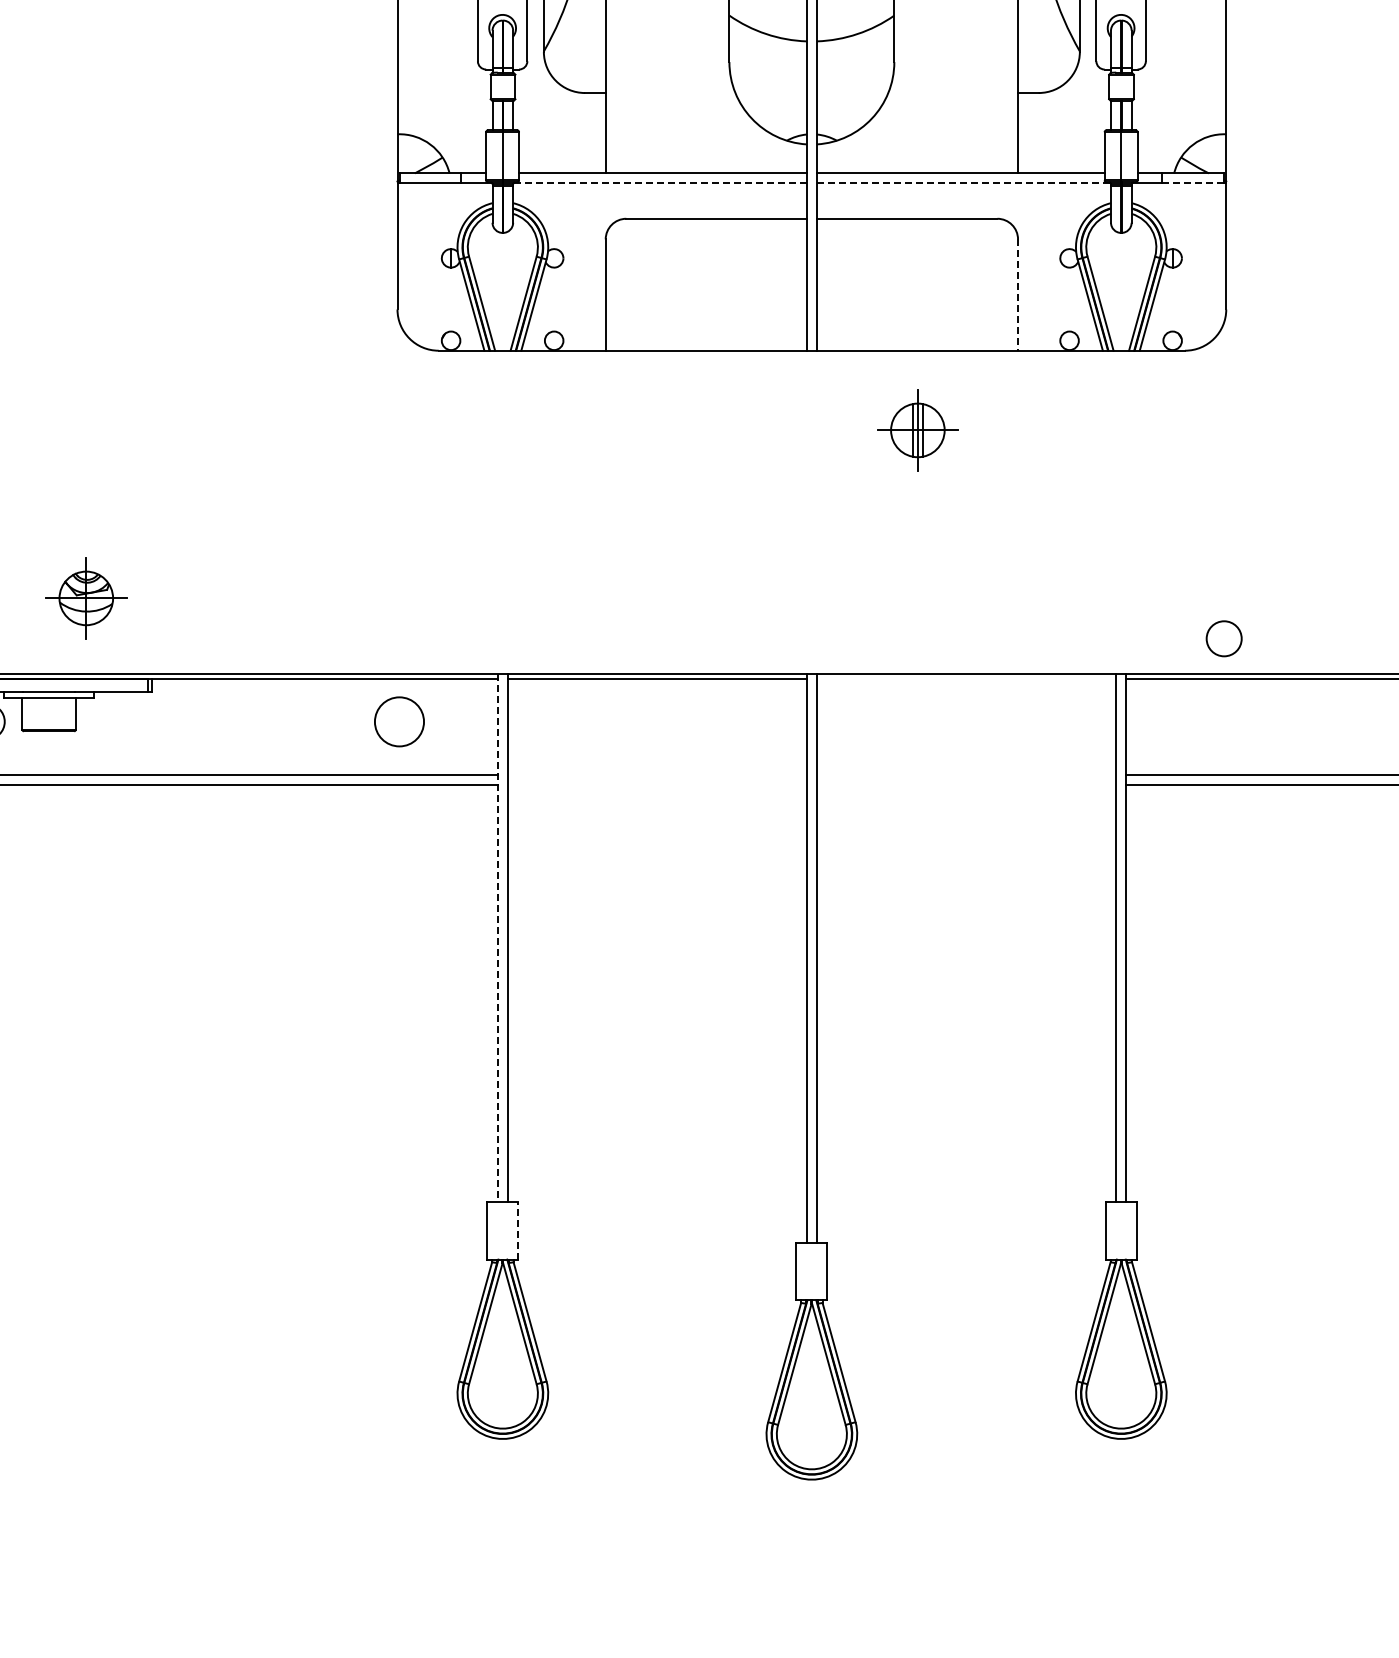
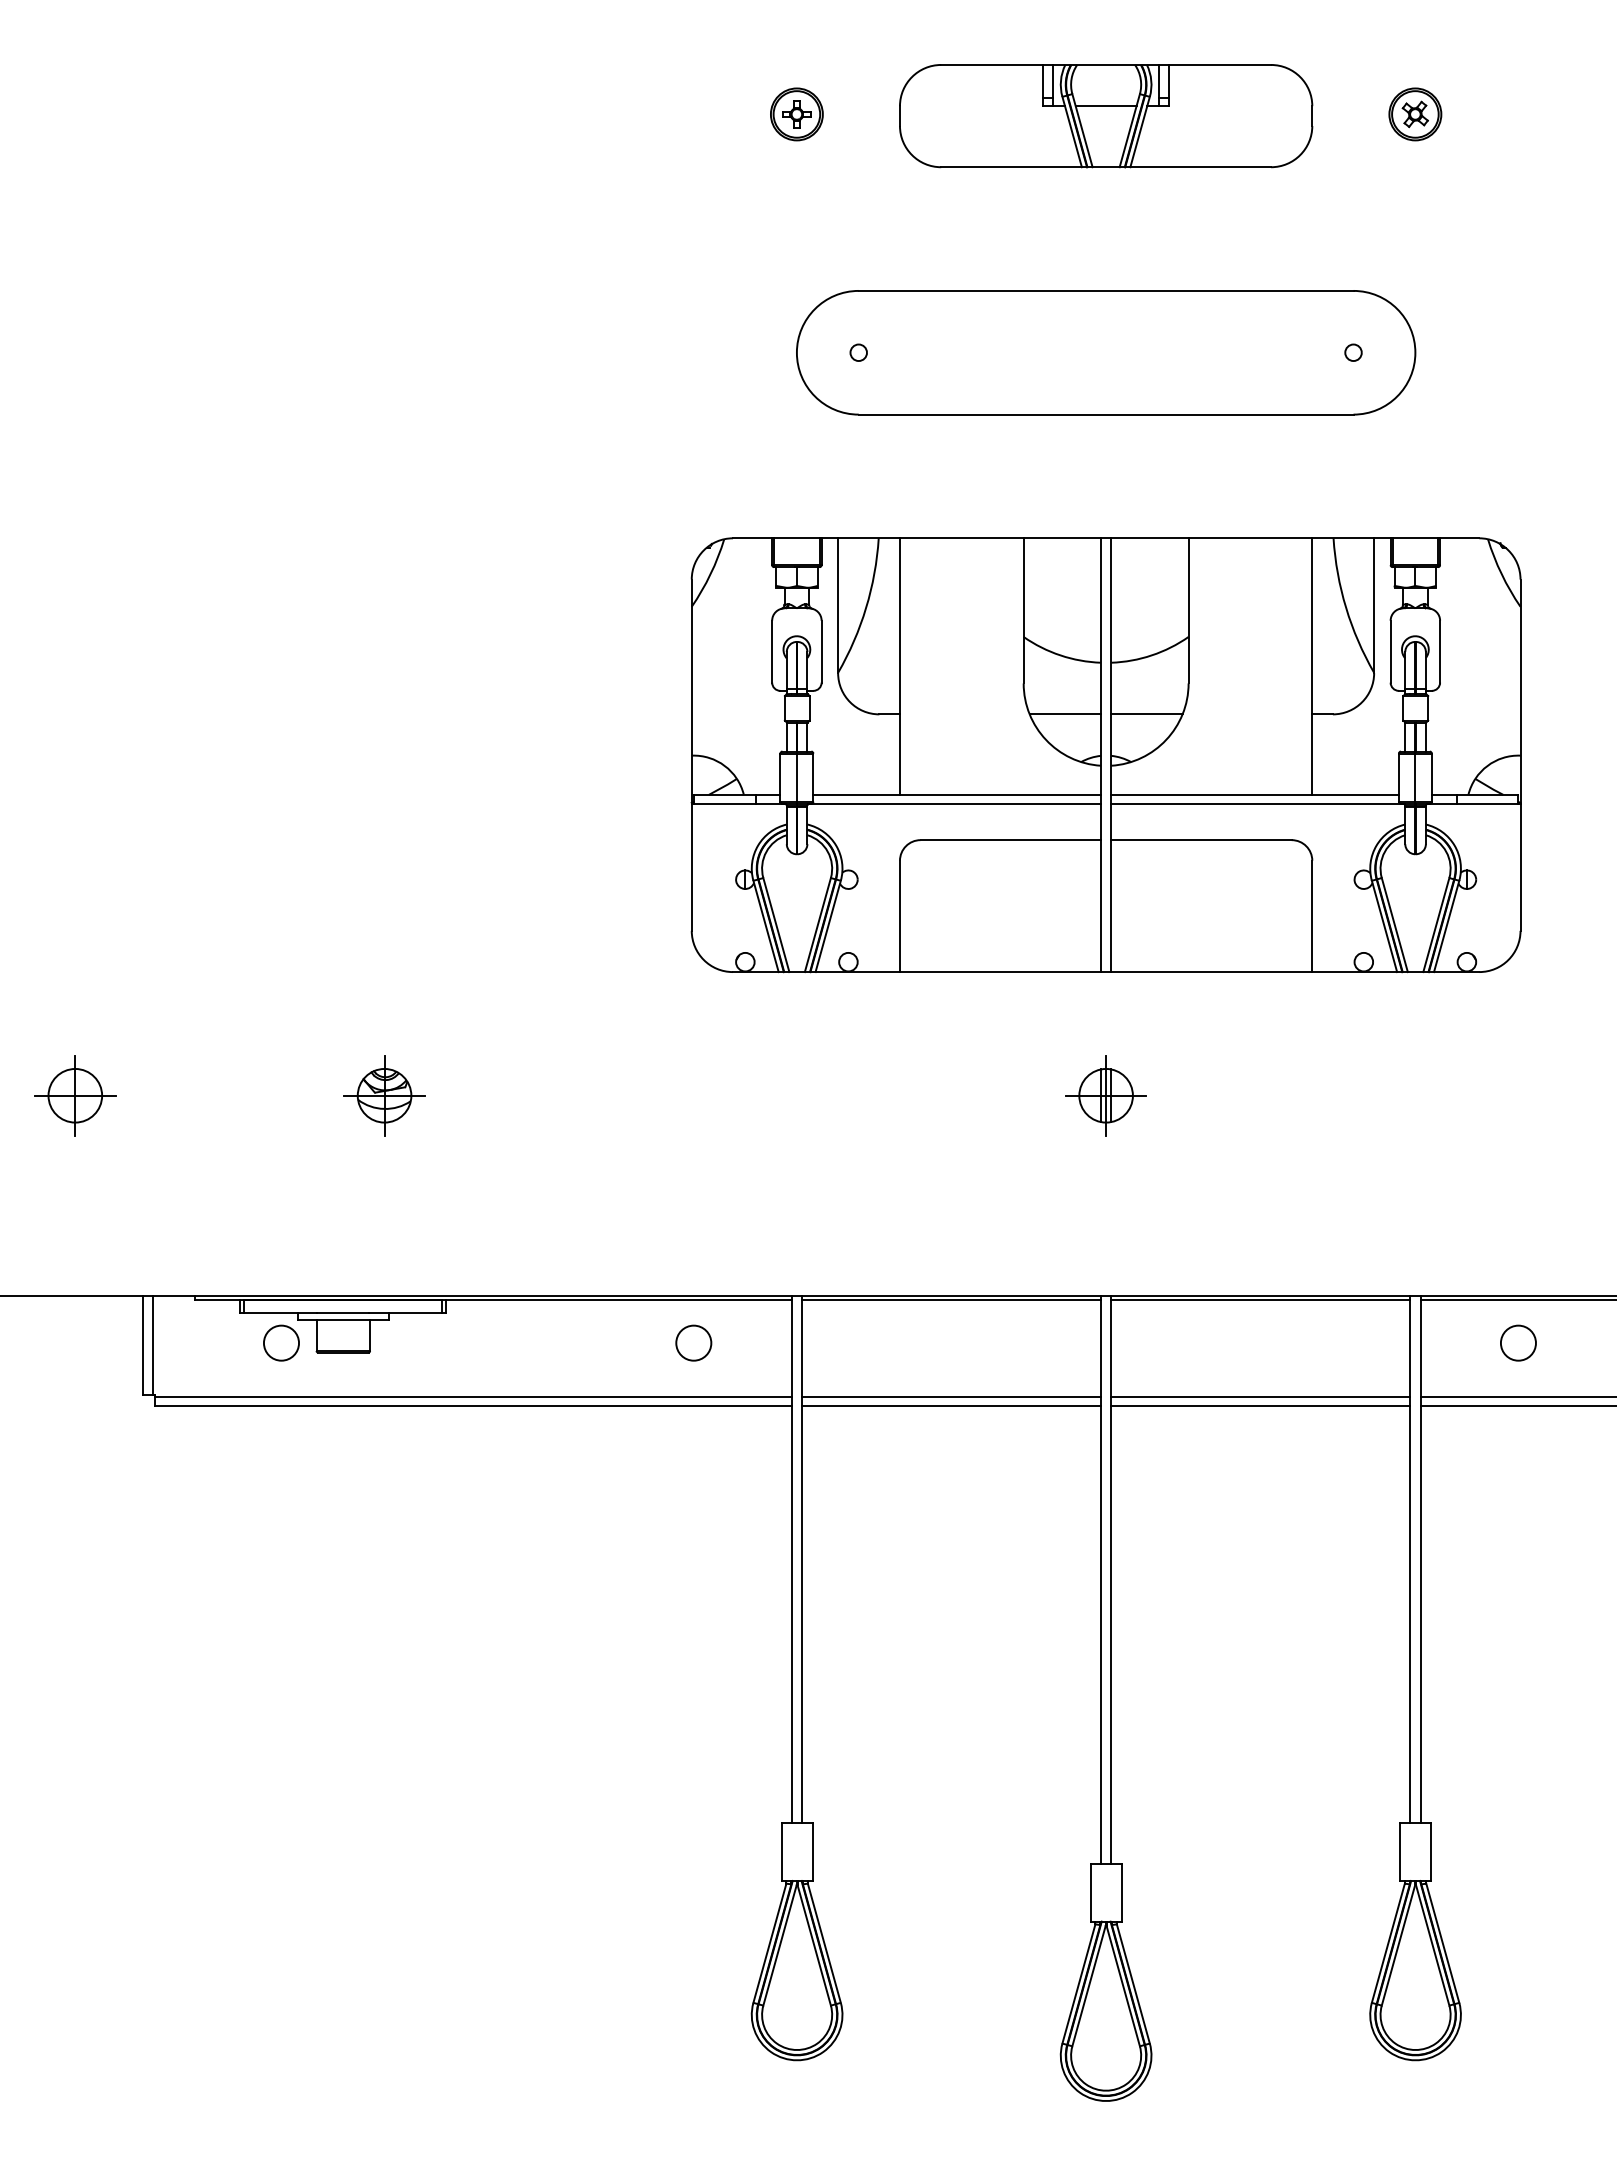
line: (770, 93) -> (1064, 714), added
line: (852, 93) -> (1146, 714), added
line: (661, 183) -> (955, 804), dashed -> solid
line: (963, 183) -> (1257, 804), dashed -> solid
line: (1193, 183) -> (1487, 804), dashed -> solid
line: (1018, 295) -> (1312, 916), dashed -> solid
part: (917, 430) -> (1105, 1095), moved
part: (86, 598) -> (384, 1095), moved
circle: (1224, 638) -> (1518, 1342), moved
line: (966, 678) -> (1260, 1299), added
circle: (399, 721) -> (693, 1342), size x0.71
line: (657, 775) -> (951, 1396), added
line: (966, 775) -> (1260, 1396), added
line: (657, 785) -> (951, 1406), added
line: (966, 785) -> (1260, 1406), added
line: (497, 938) -> (791, 1559), dashed -> solid
line: (518, 1231) -> (812, 1852), dashed -> solid

